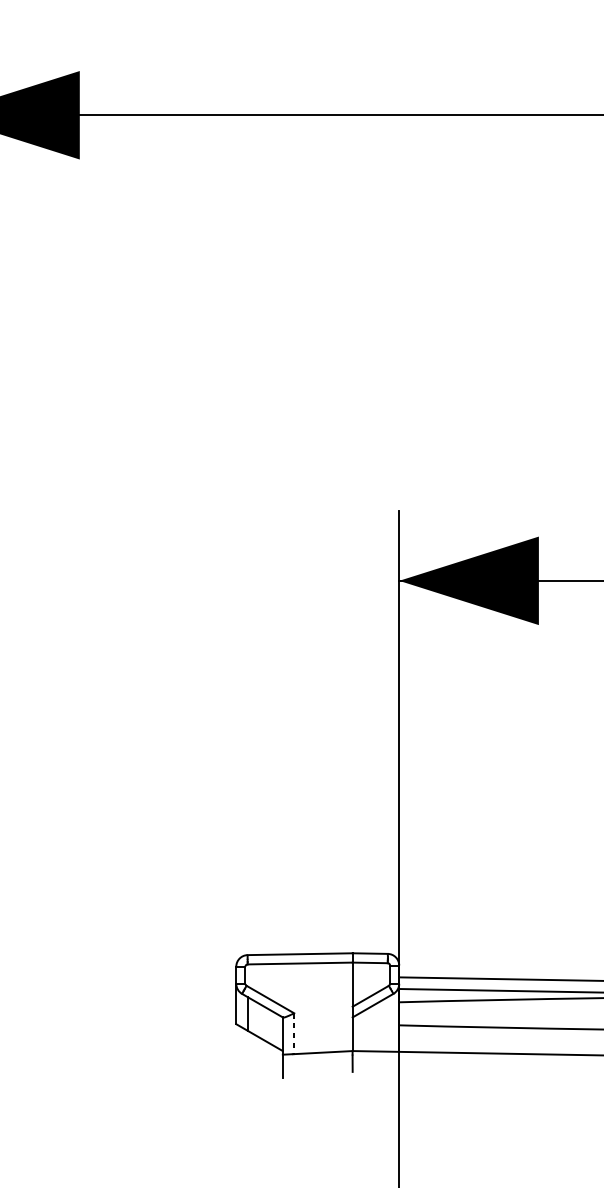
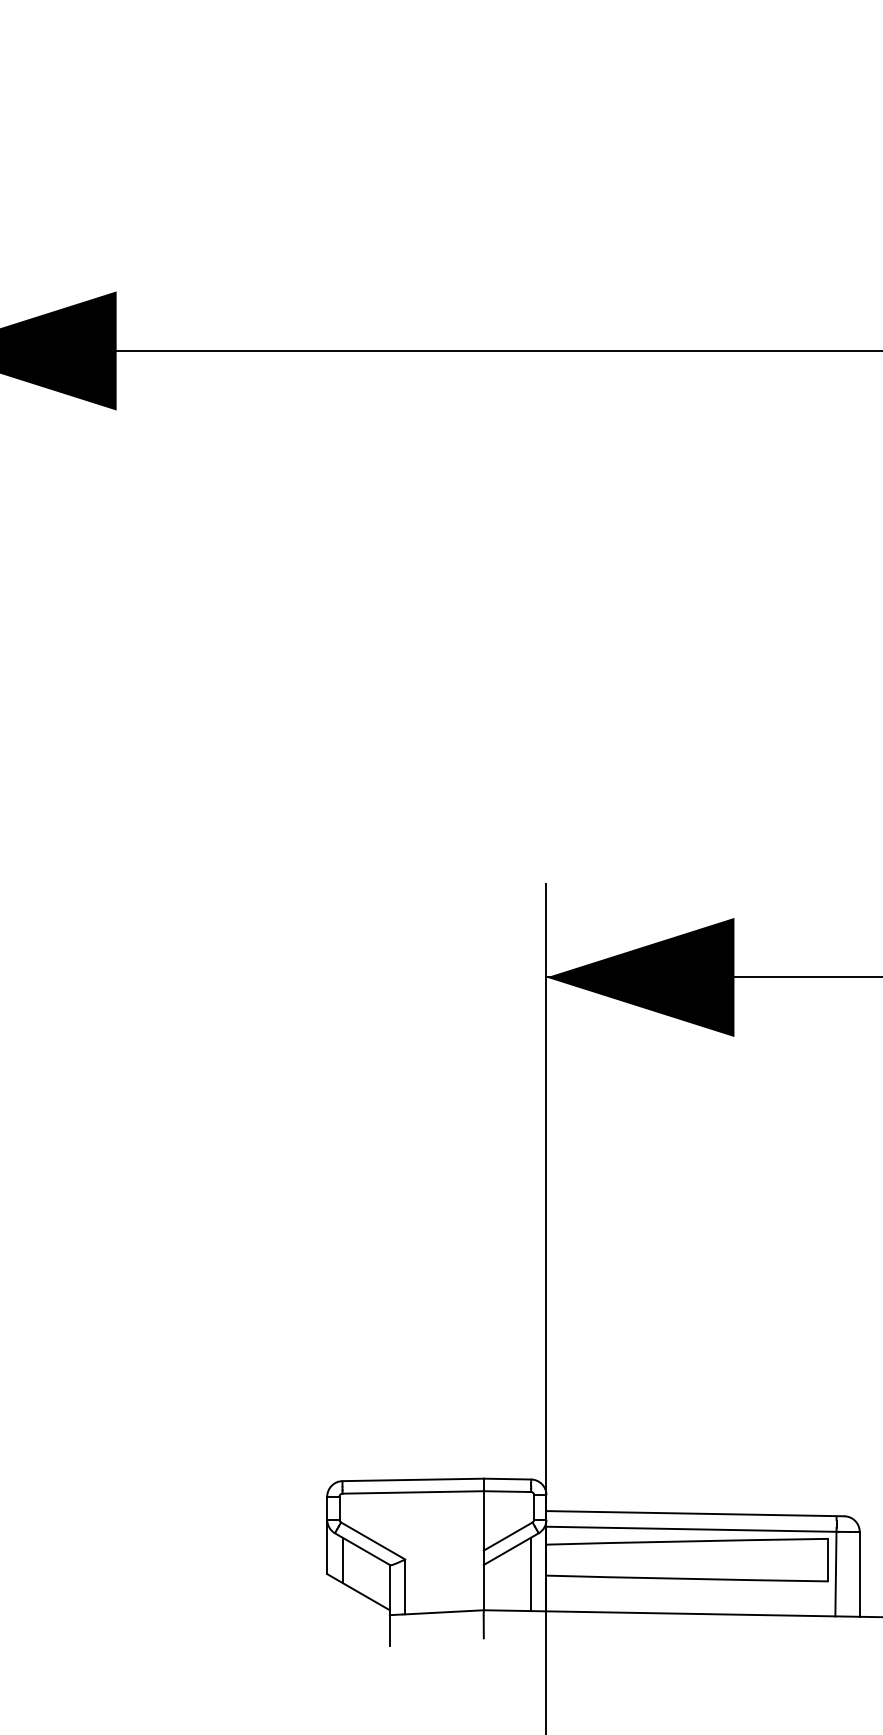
line: (388, 1024) -> (531, 1574), added
line: (294, 1034) -> (405, 1587), dashed -> solid

